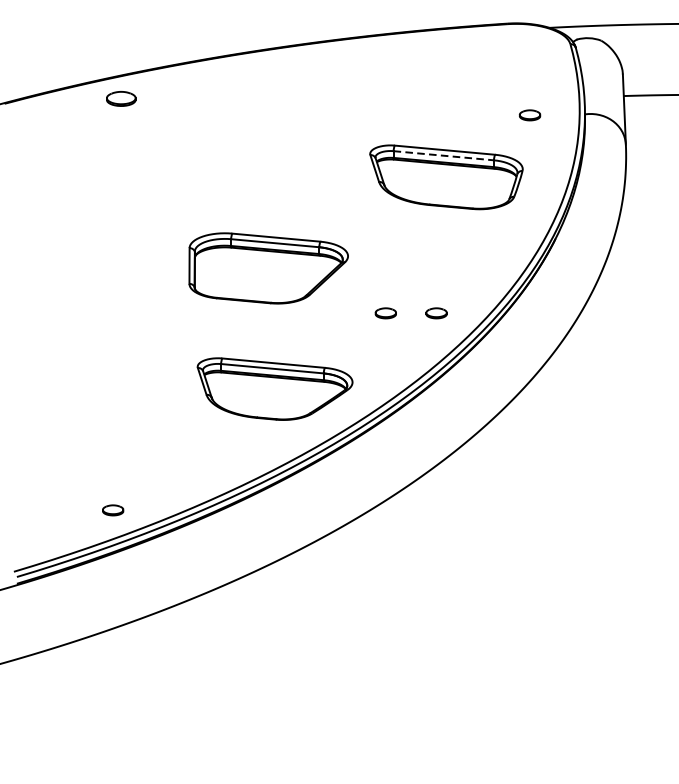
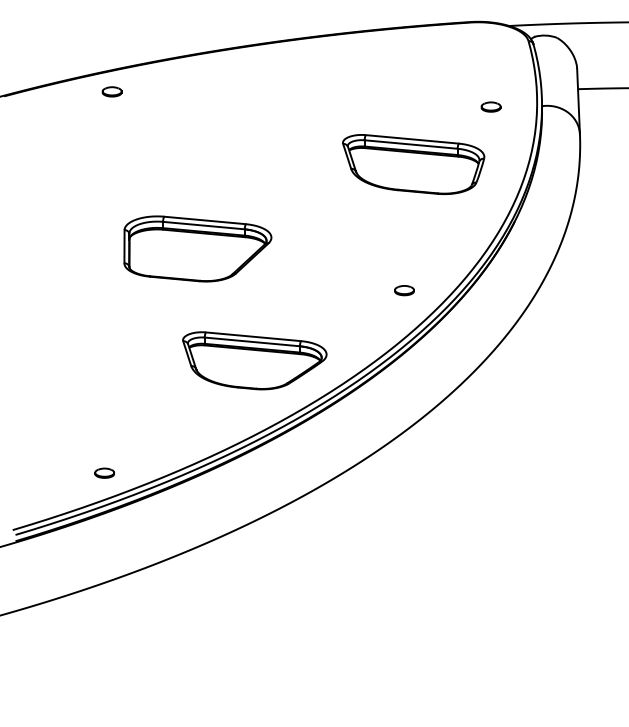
part: (120, 98) -> (111, 91), size x0.71
line: (444, 155) -> (411, 144), dashed -> solid
part: (268, 267) -> (197, 248), moved
part: (385, 313) -> (357, 290), removed

